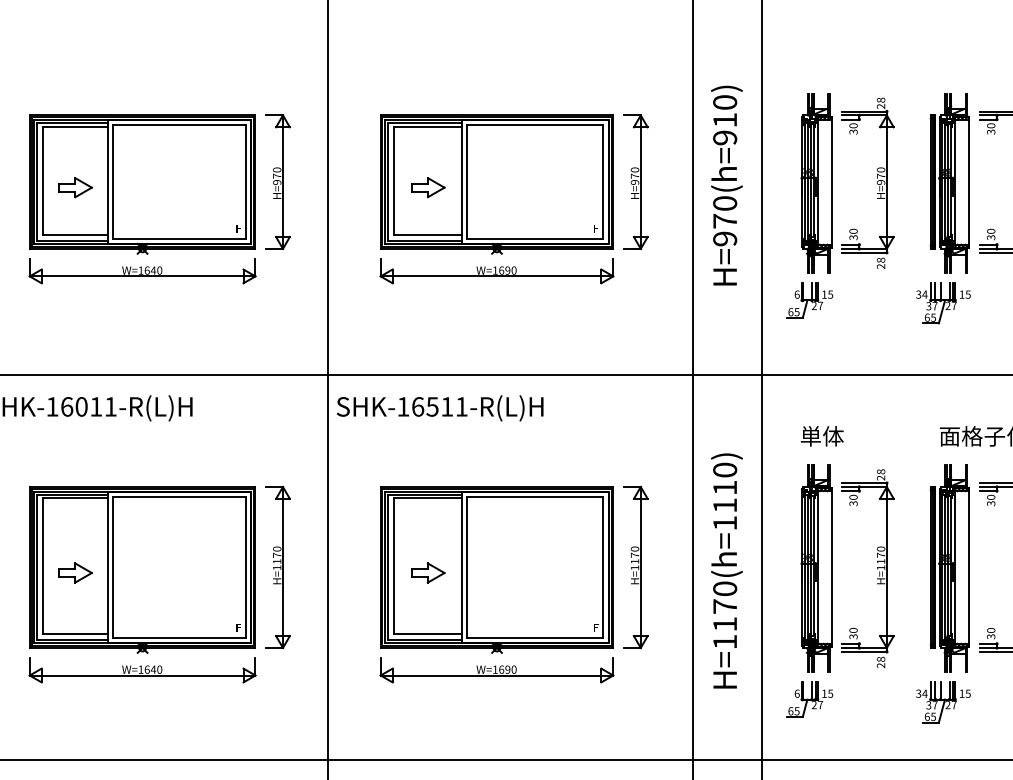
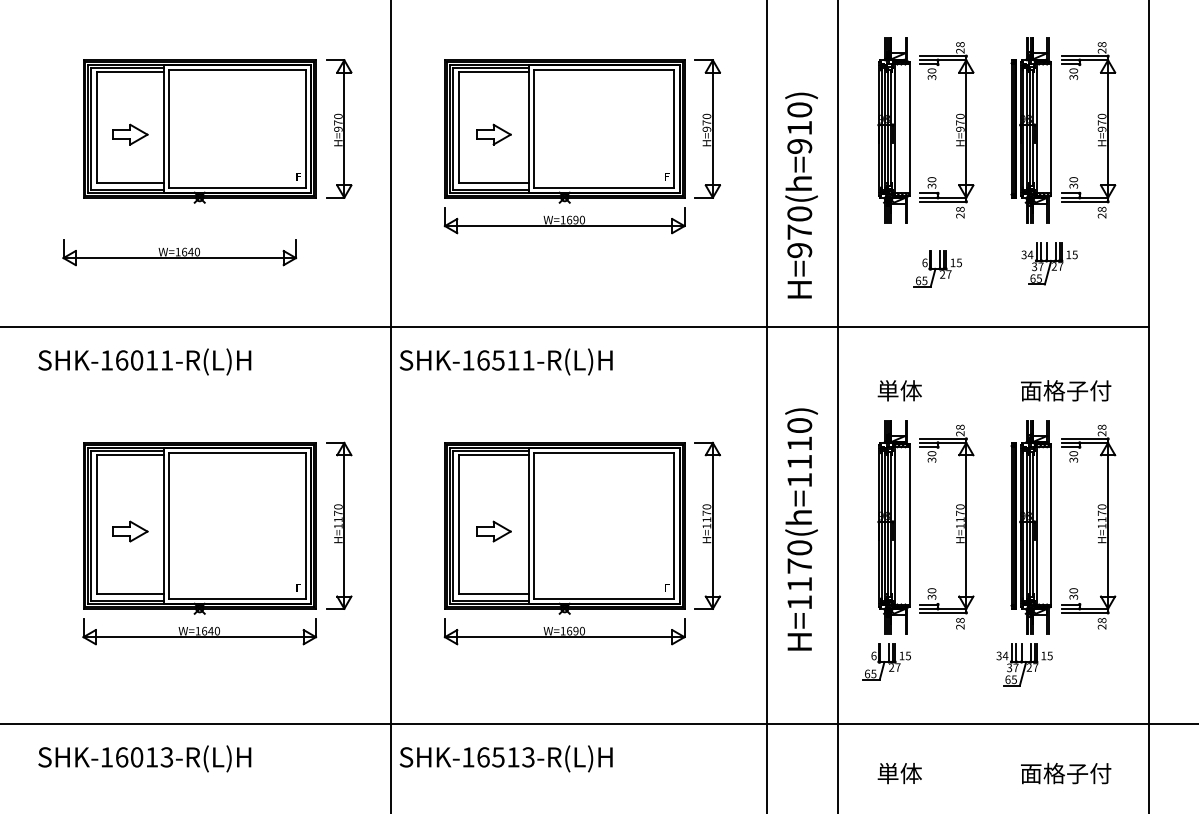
text: (726, 185) -> (801, 195), moved
part: (142, 270) -> (179, 252), moved
part: (809, 300) -> (937, 268), moved
part: (943, 303) -> (1049, 263), moved

